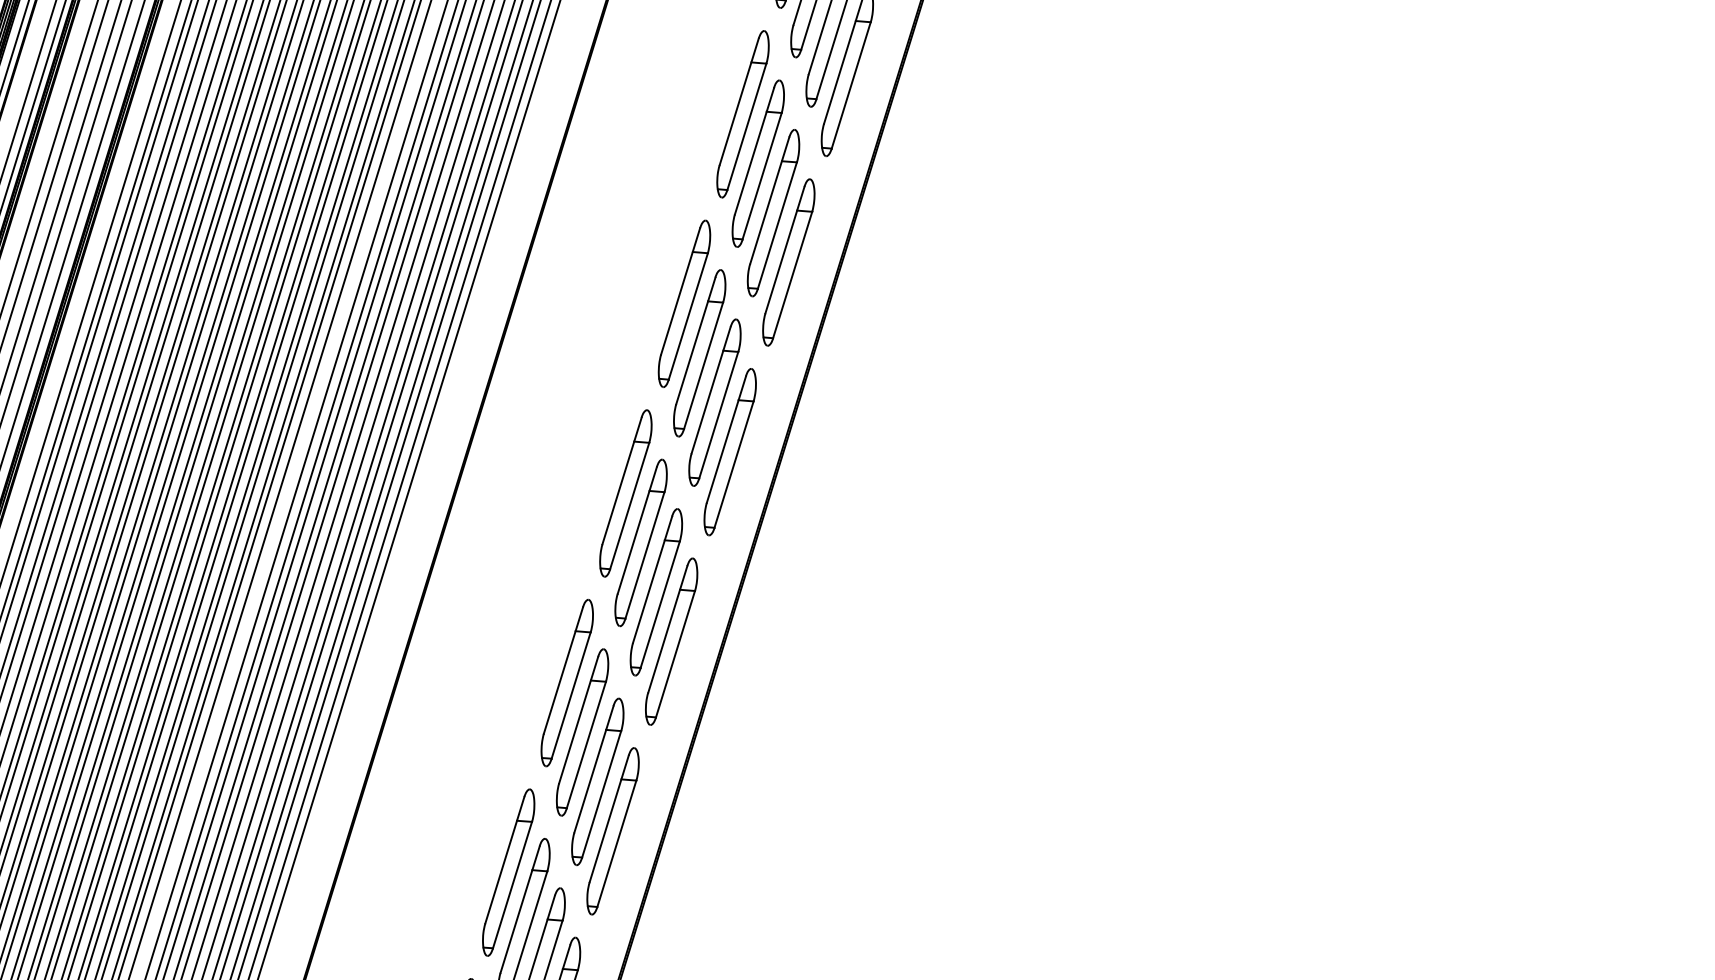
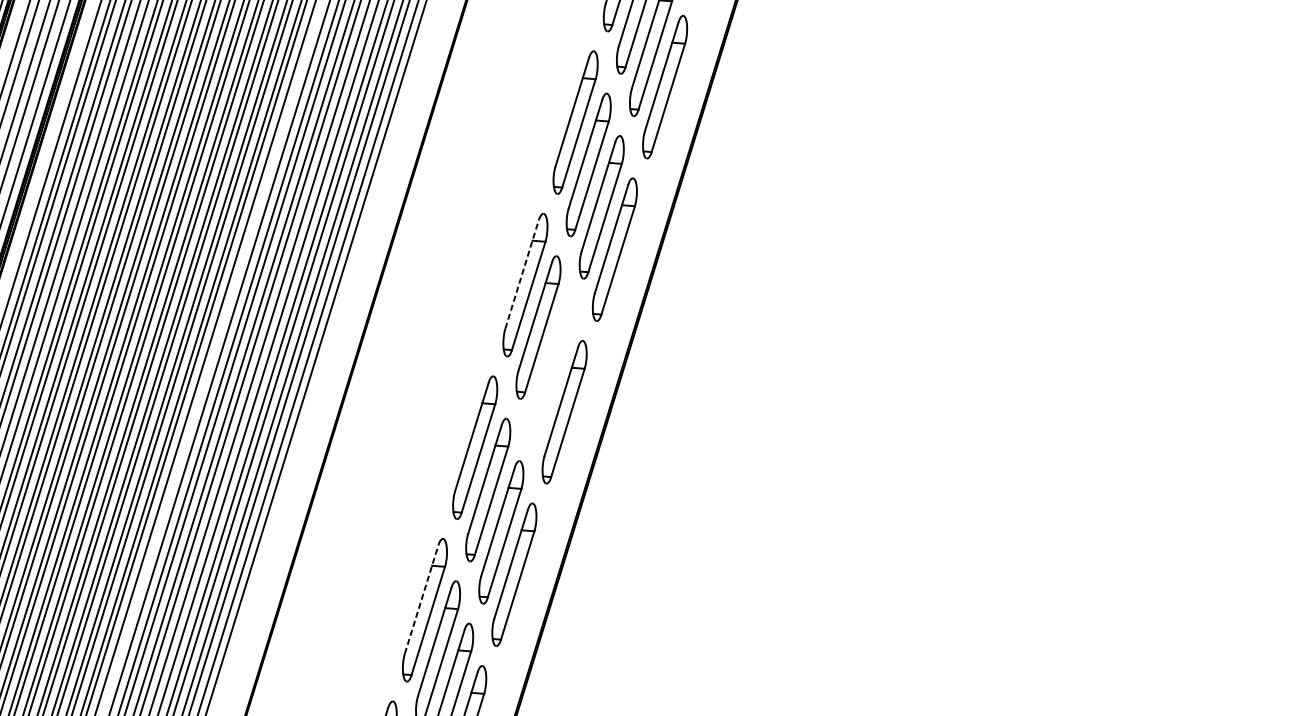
line: (680, 290) -> (522, 273), solid -> dashed
part: (714, 402) -> (551, 369), removed
line: (563, 670) -> (421, 599), solid -> dashed

